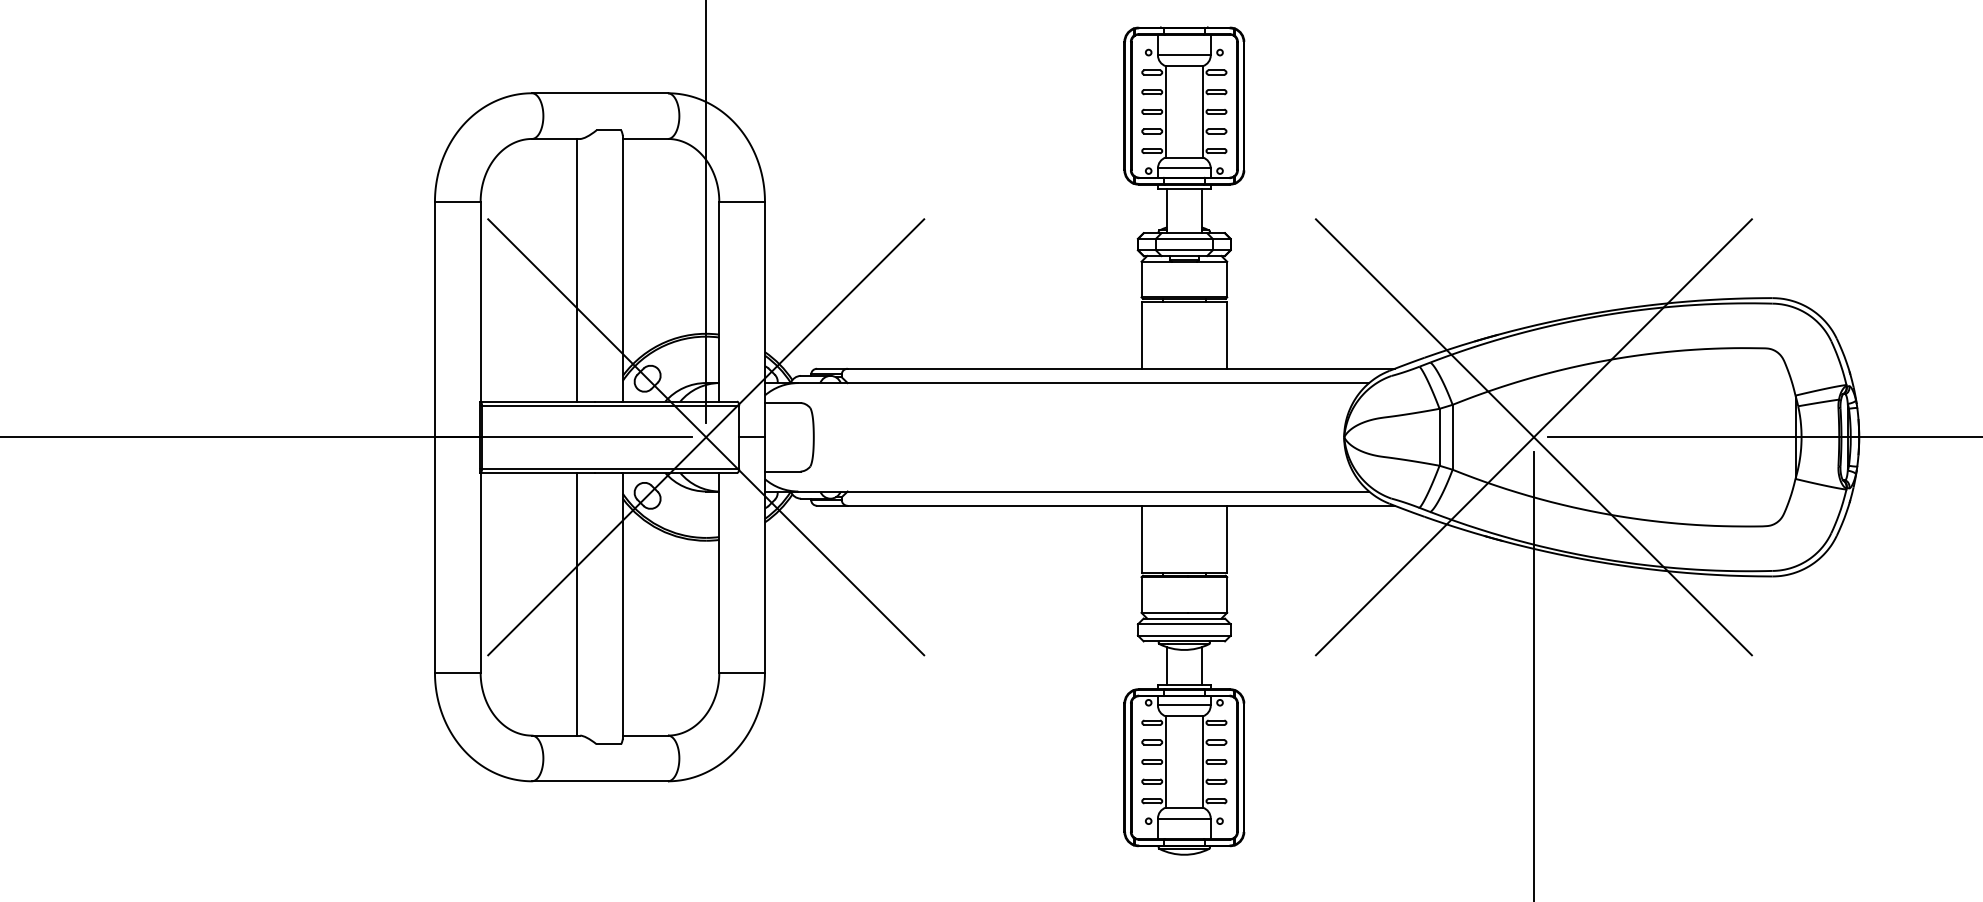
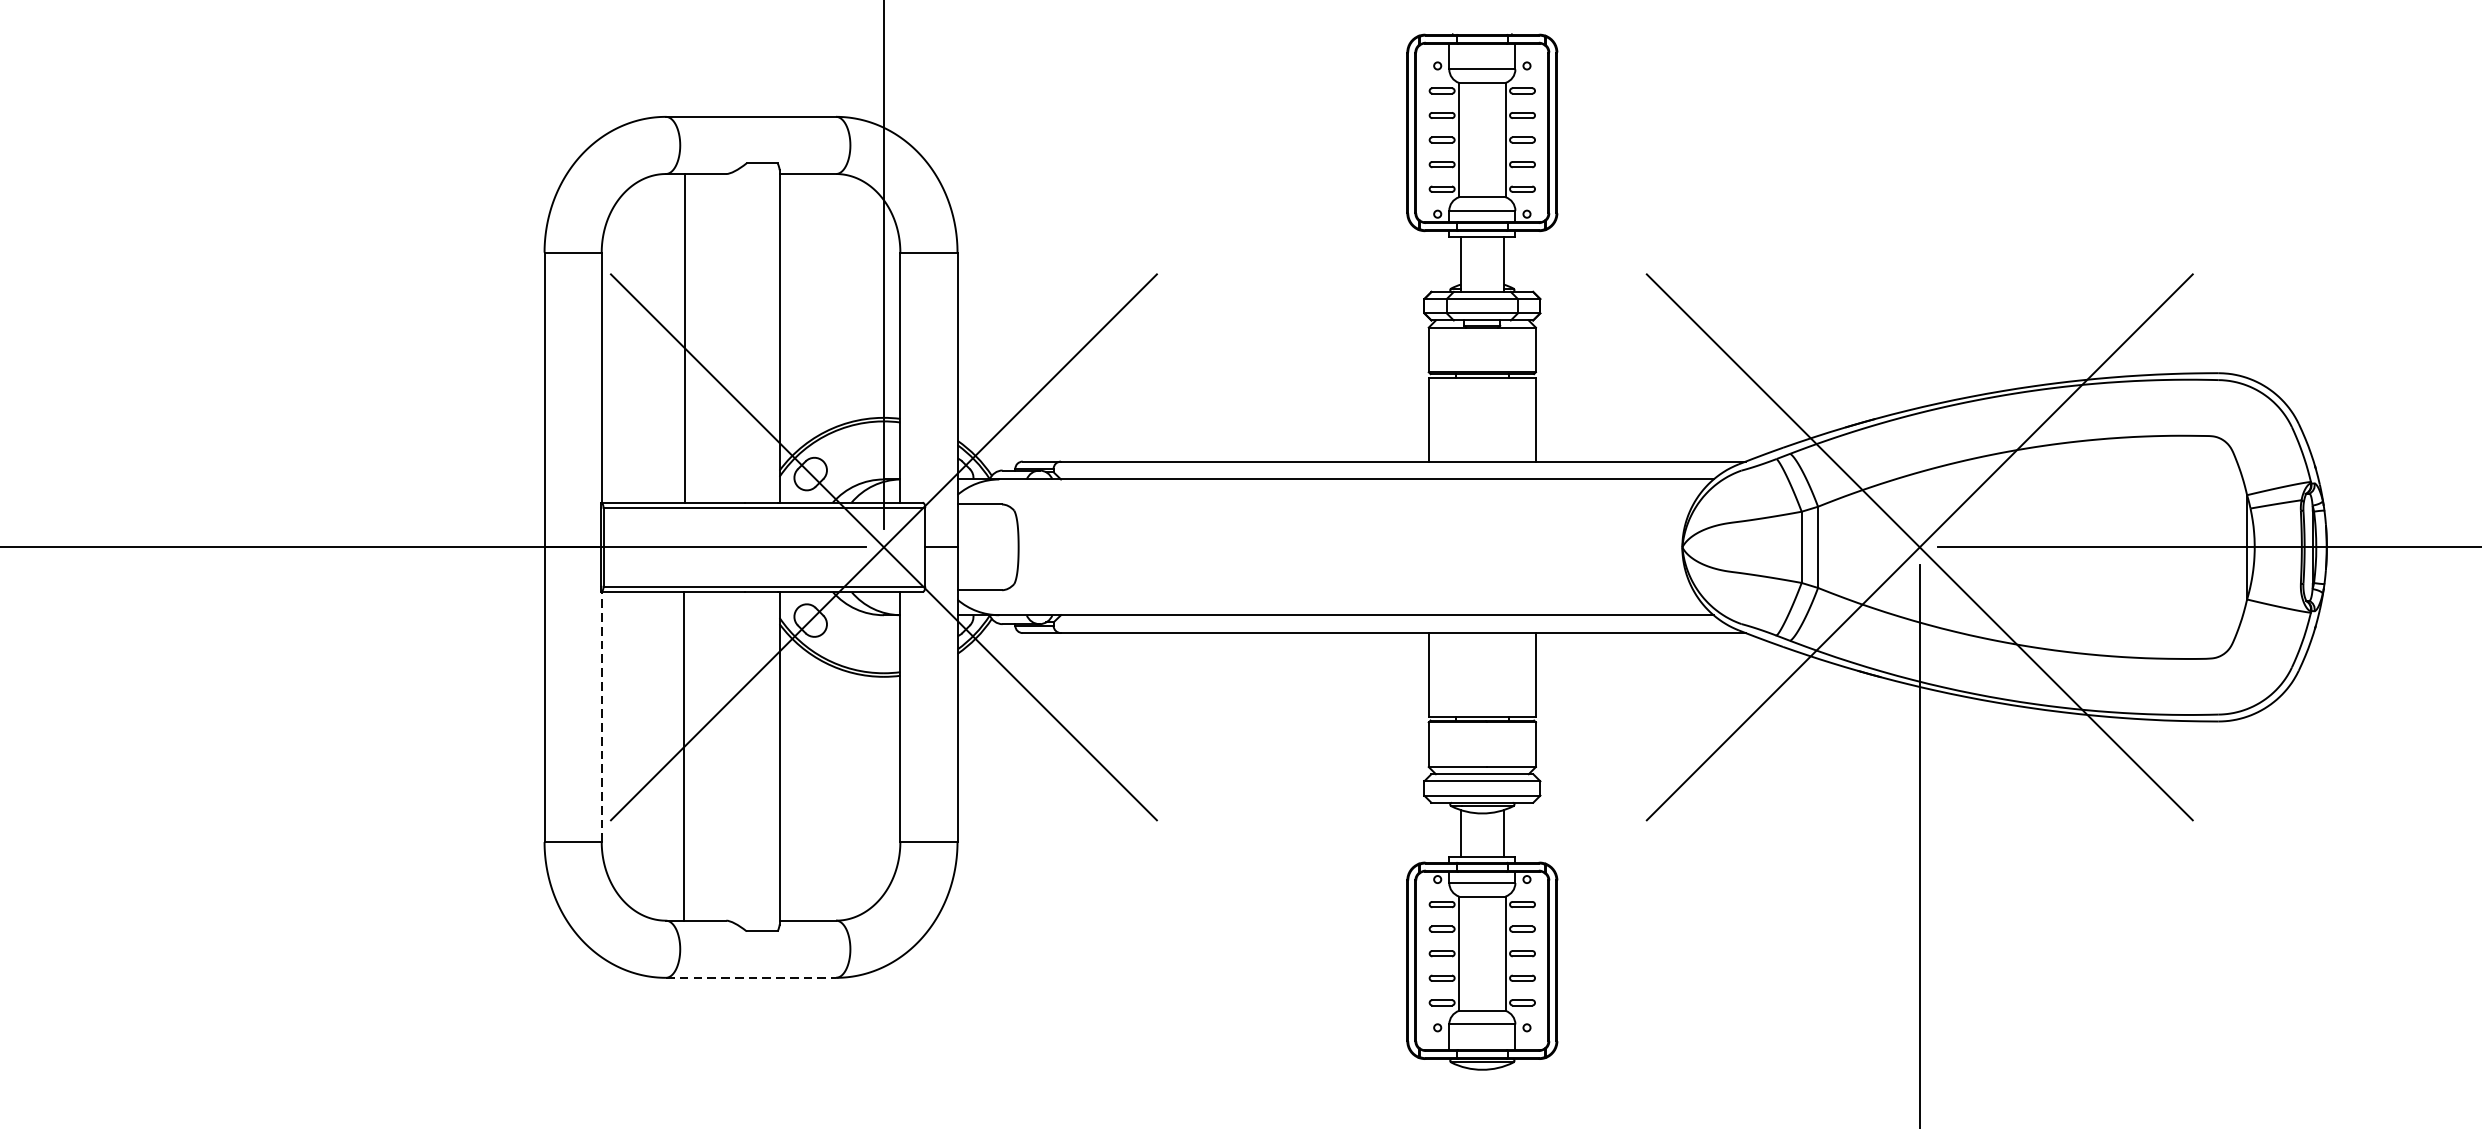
line: (577, 269) -> (685, 337), moved
line: (480, 572) -> (601, 716), solid -> dashed
line: (577, 603) -> (684, 755), moved
line: (599, 781) -> (750, 978), solid -> dashed

